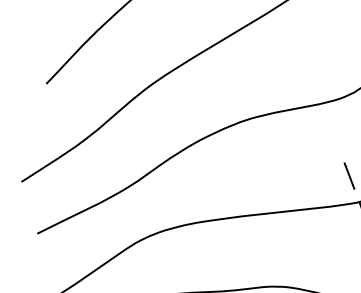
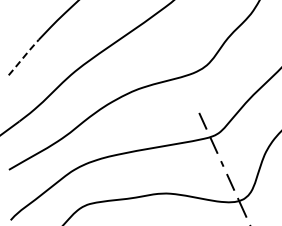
line: (71, 57) -> (23, 57), solid -> dashed

